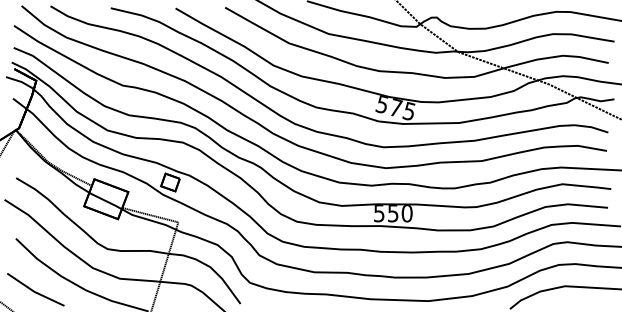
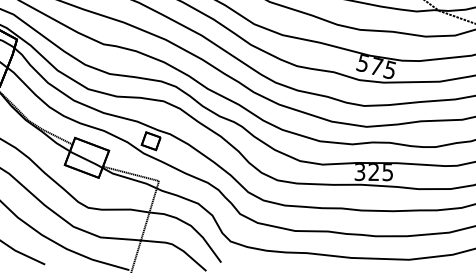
text: (393, 213) -> (374, 172), 550 -> 325

